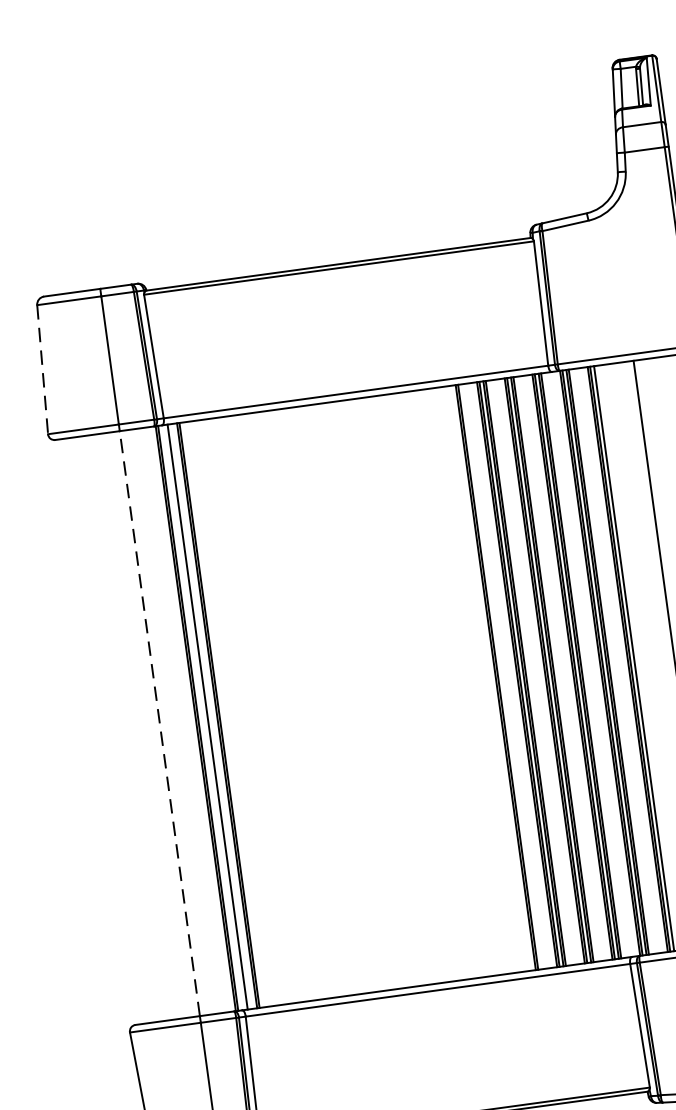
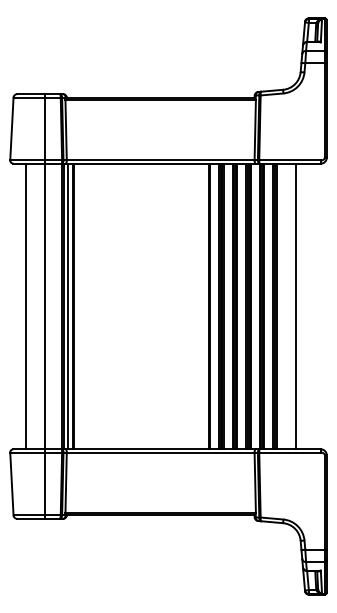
line: (41, 370) -> (11, 129), dashed -> solid
line: (159, 723) -> (44, 306), dashed -> solid
line: (120, 729) -> (25, 306), added

